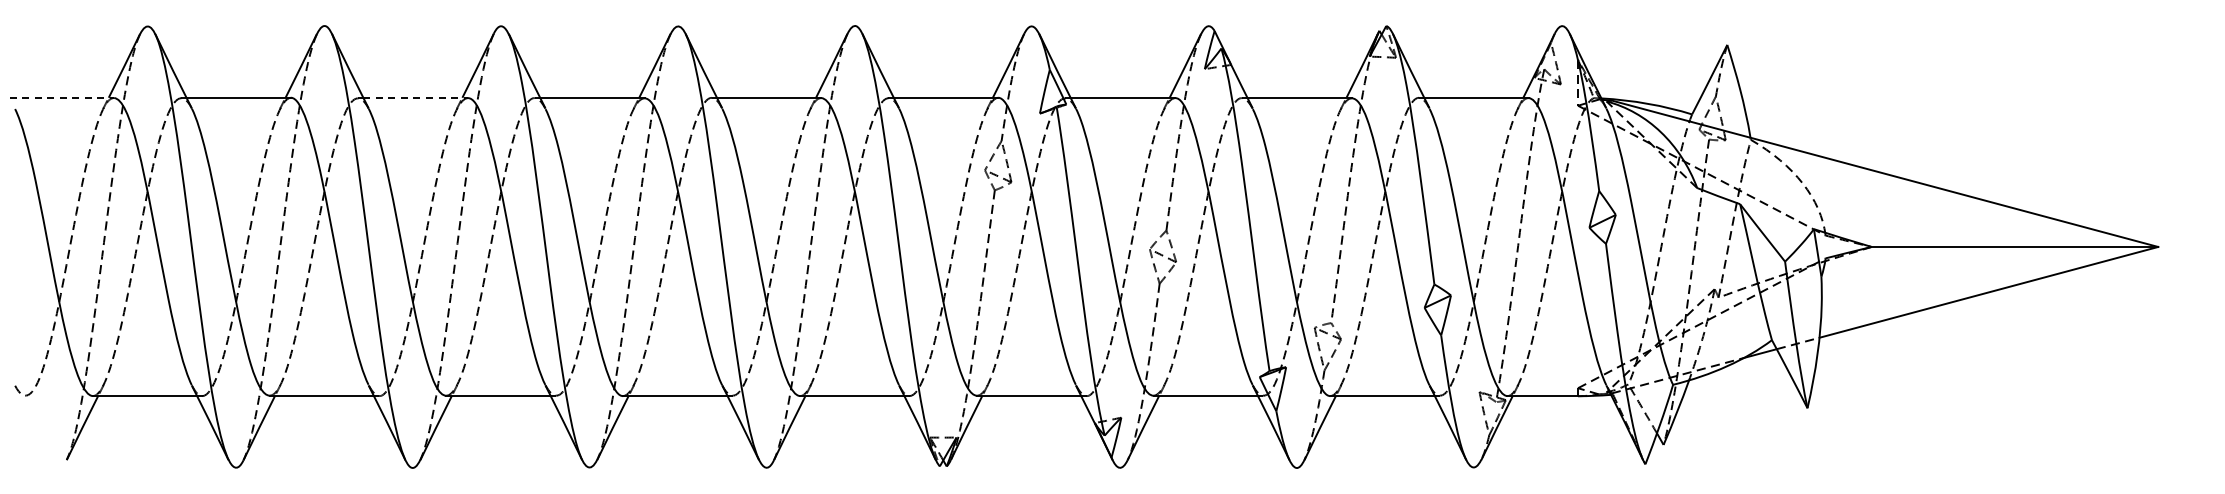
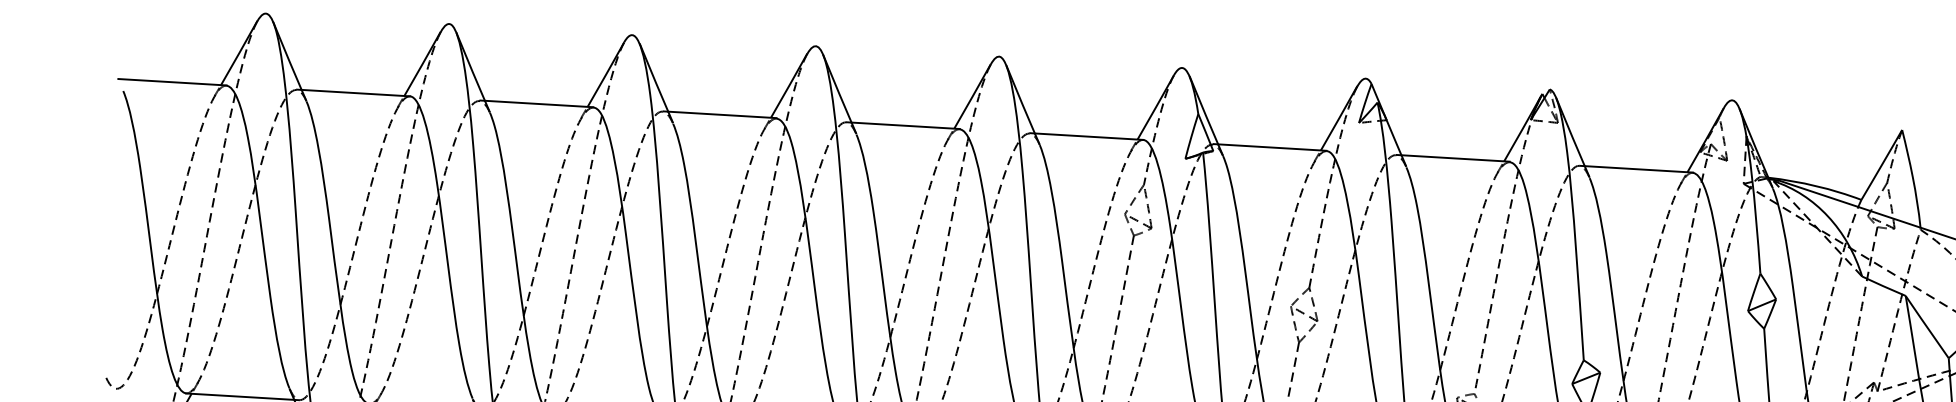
line: (62, 97) -> (173, 81), dashed -> solid
line: (416, 97) -> (540, 103), dashed -> solid

